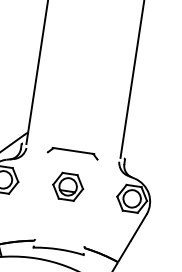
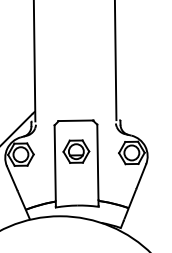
line: (40, 198) -> (54, 165), added
line: (90, 205) -> (97, 164), added

